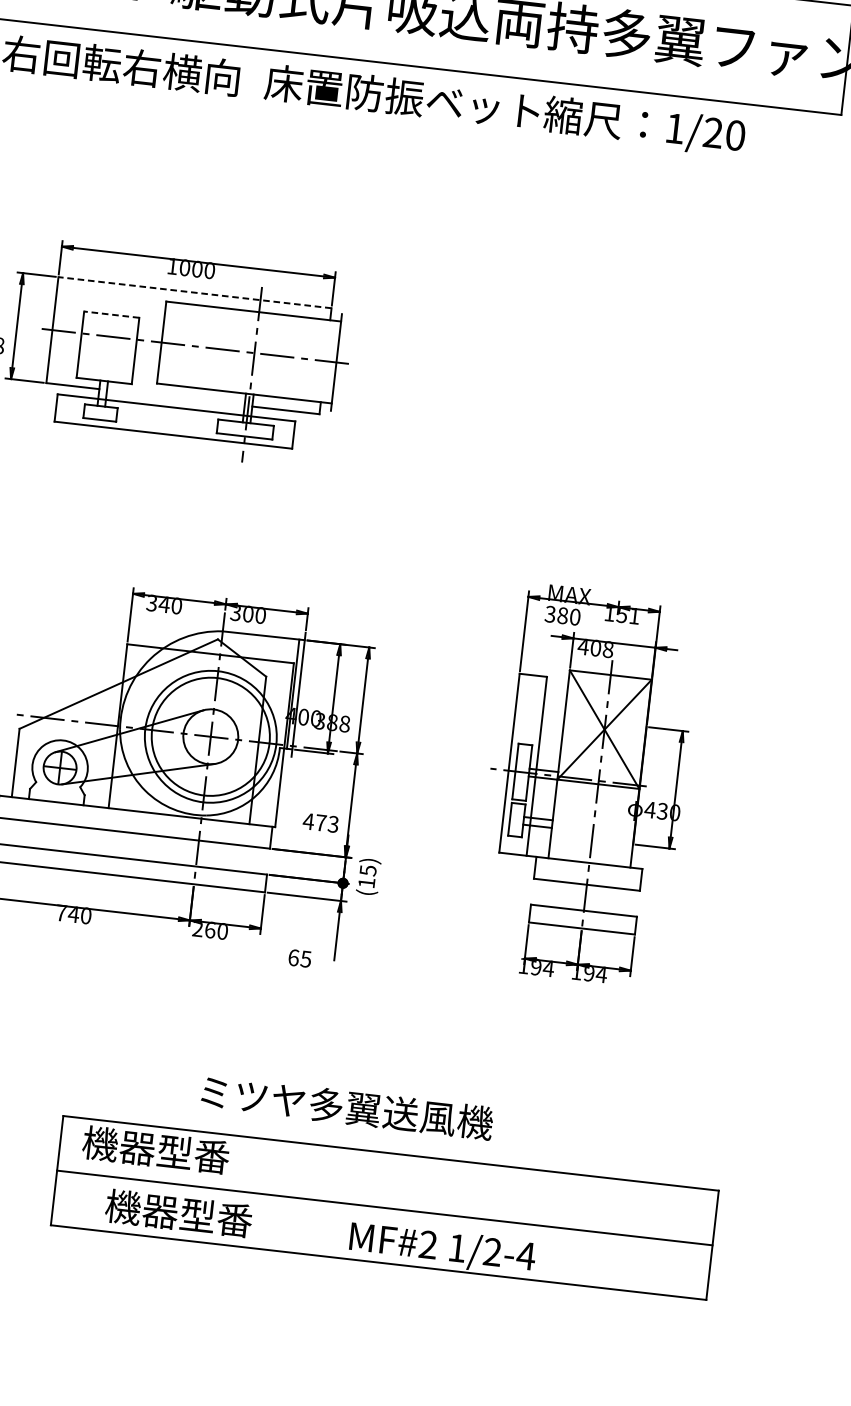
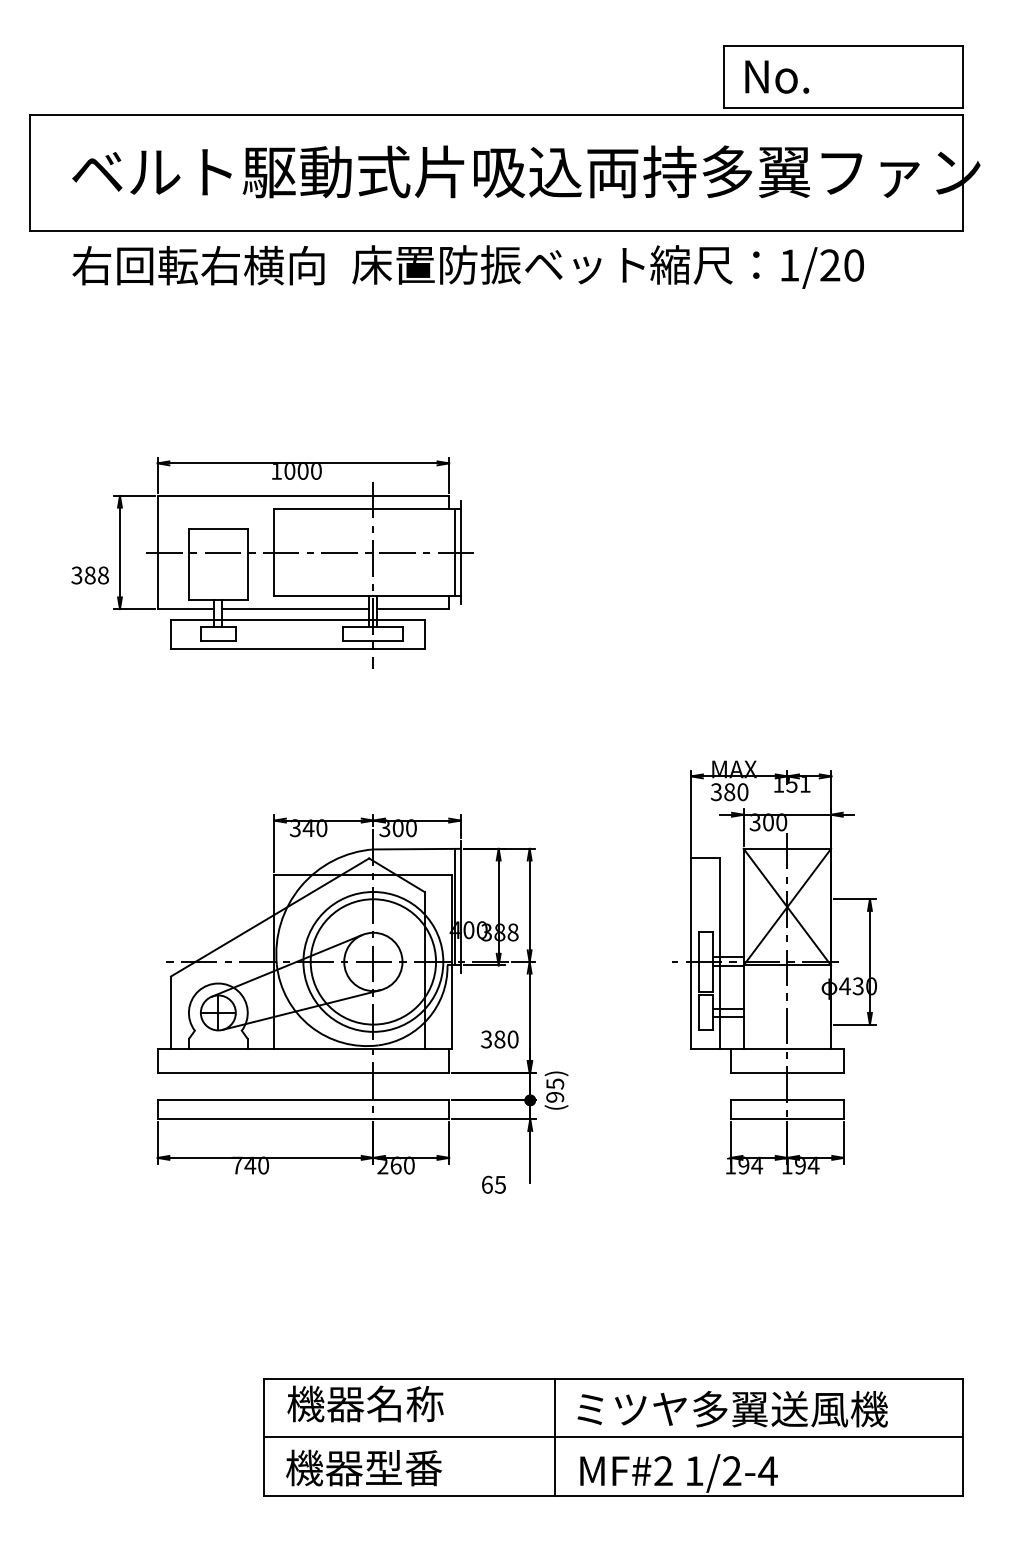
line: (195, 292) -> (303, 495), dashed -> solid
line: (110, 314) -> (217, 529), dashed -> solid
line: (330, 361) -> (454, 552), added
line: (175, 398) -> (295, 609), added
text: (595, 648) -> (768, 822), 408 -> 300
text: (320, 822) -> (499, 1039), 473 -> 380
text: (367, 883) -> (555, 1097), (15) -> (95)
text: (347, 1107) -> (732, 1409), moved
text: (193, 1153) -> (405, 1403), 機器型番 -> 機器名称
line: (329, 1201) -> (554, 1437), added
text: (179, 1213) -> (364, 1467), moved

